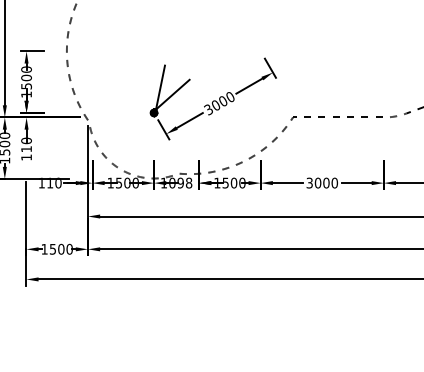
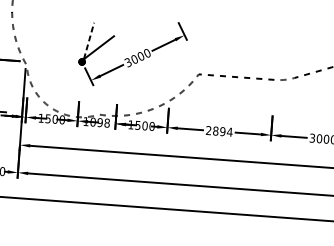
line: (160, 87) -> (89, 40), solid -> dashed
text: (322, 182) -> (219, 130), 3000 -> 2894

